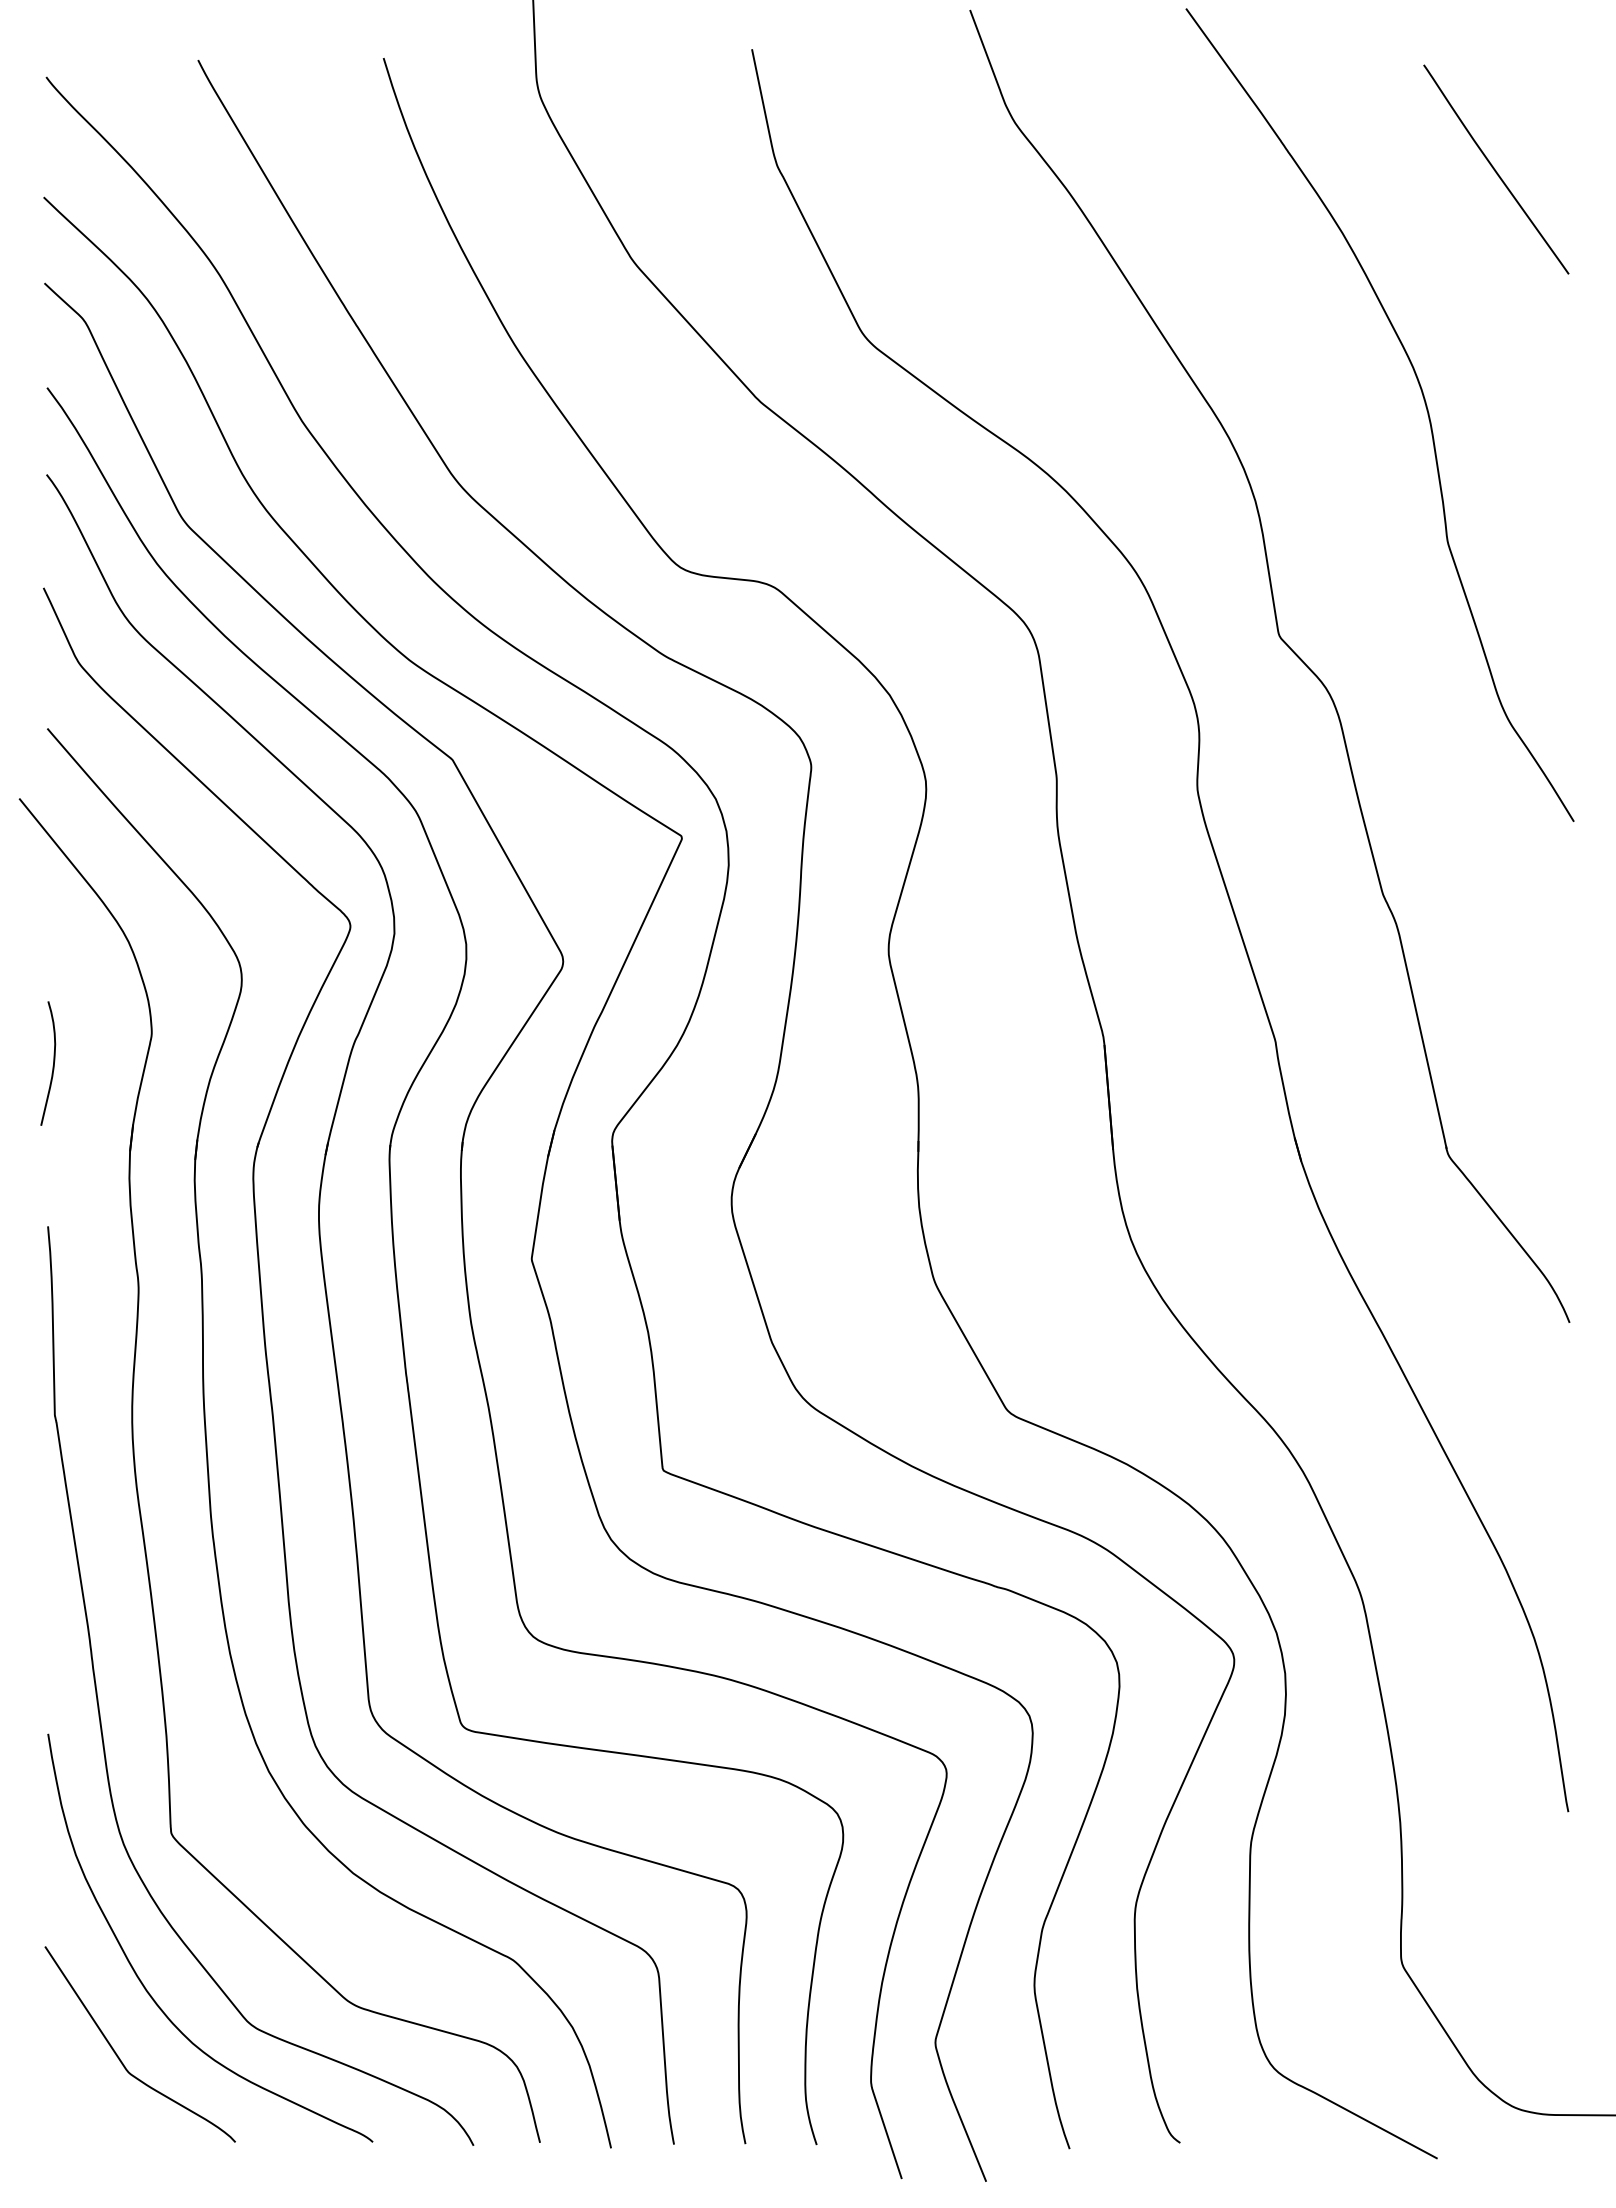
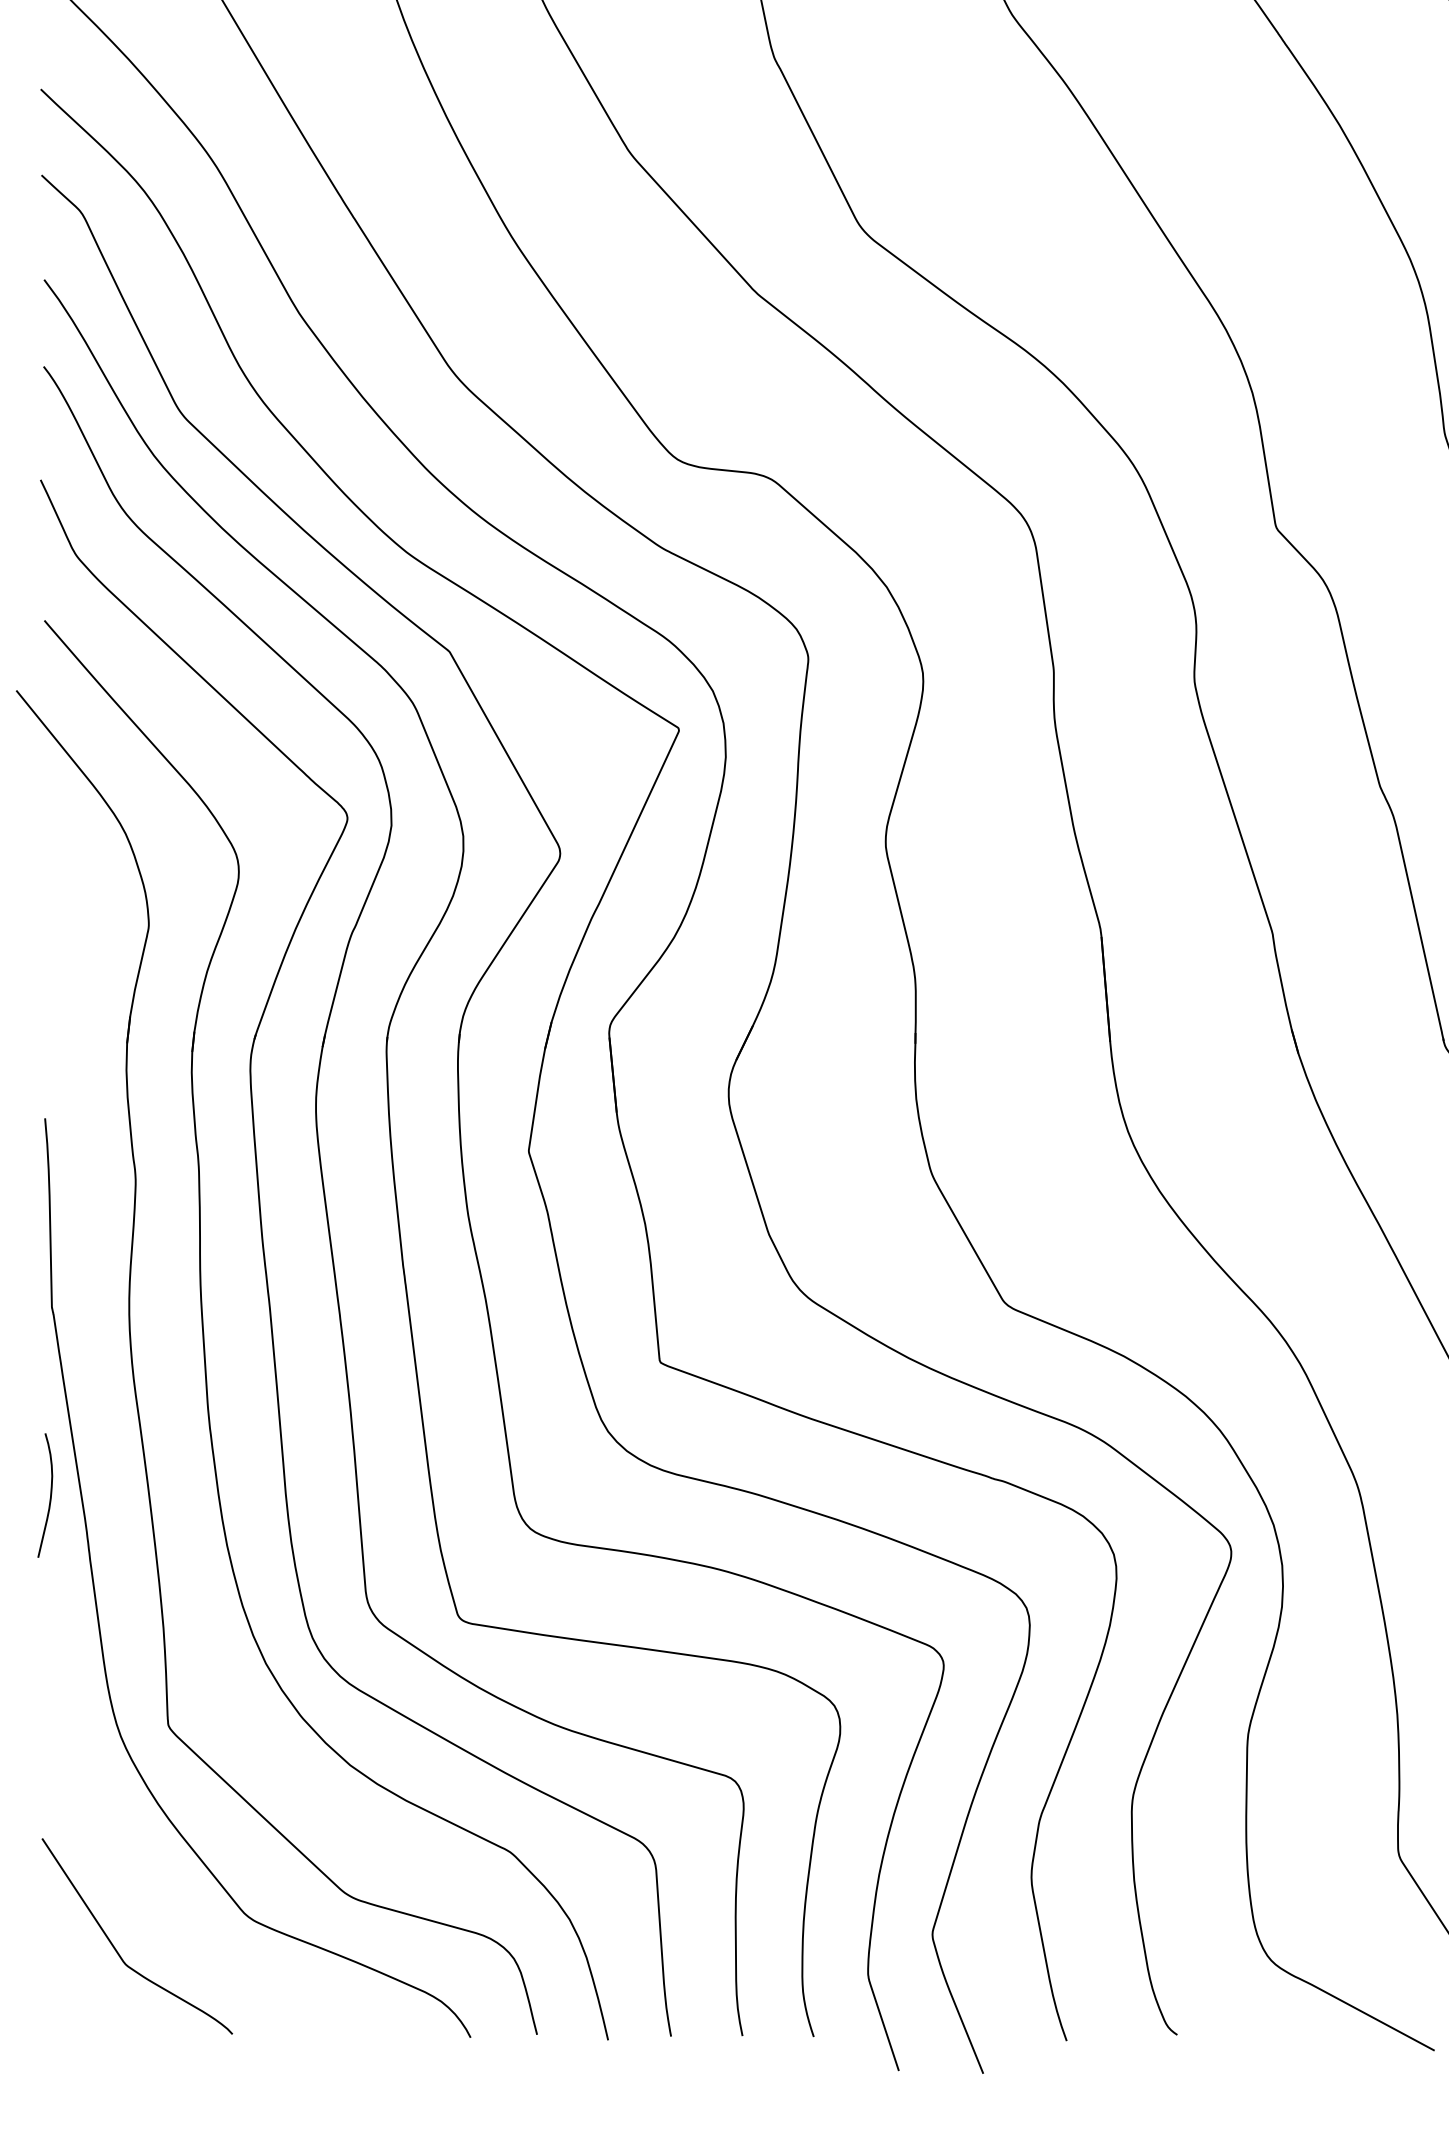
curve: (53, 1063) -> (50, 1495), moved
curve: (143, 1983) -> (140, 1875), removed

